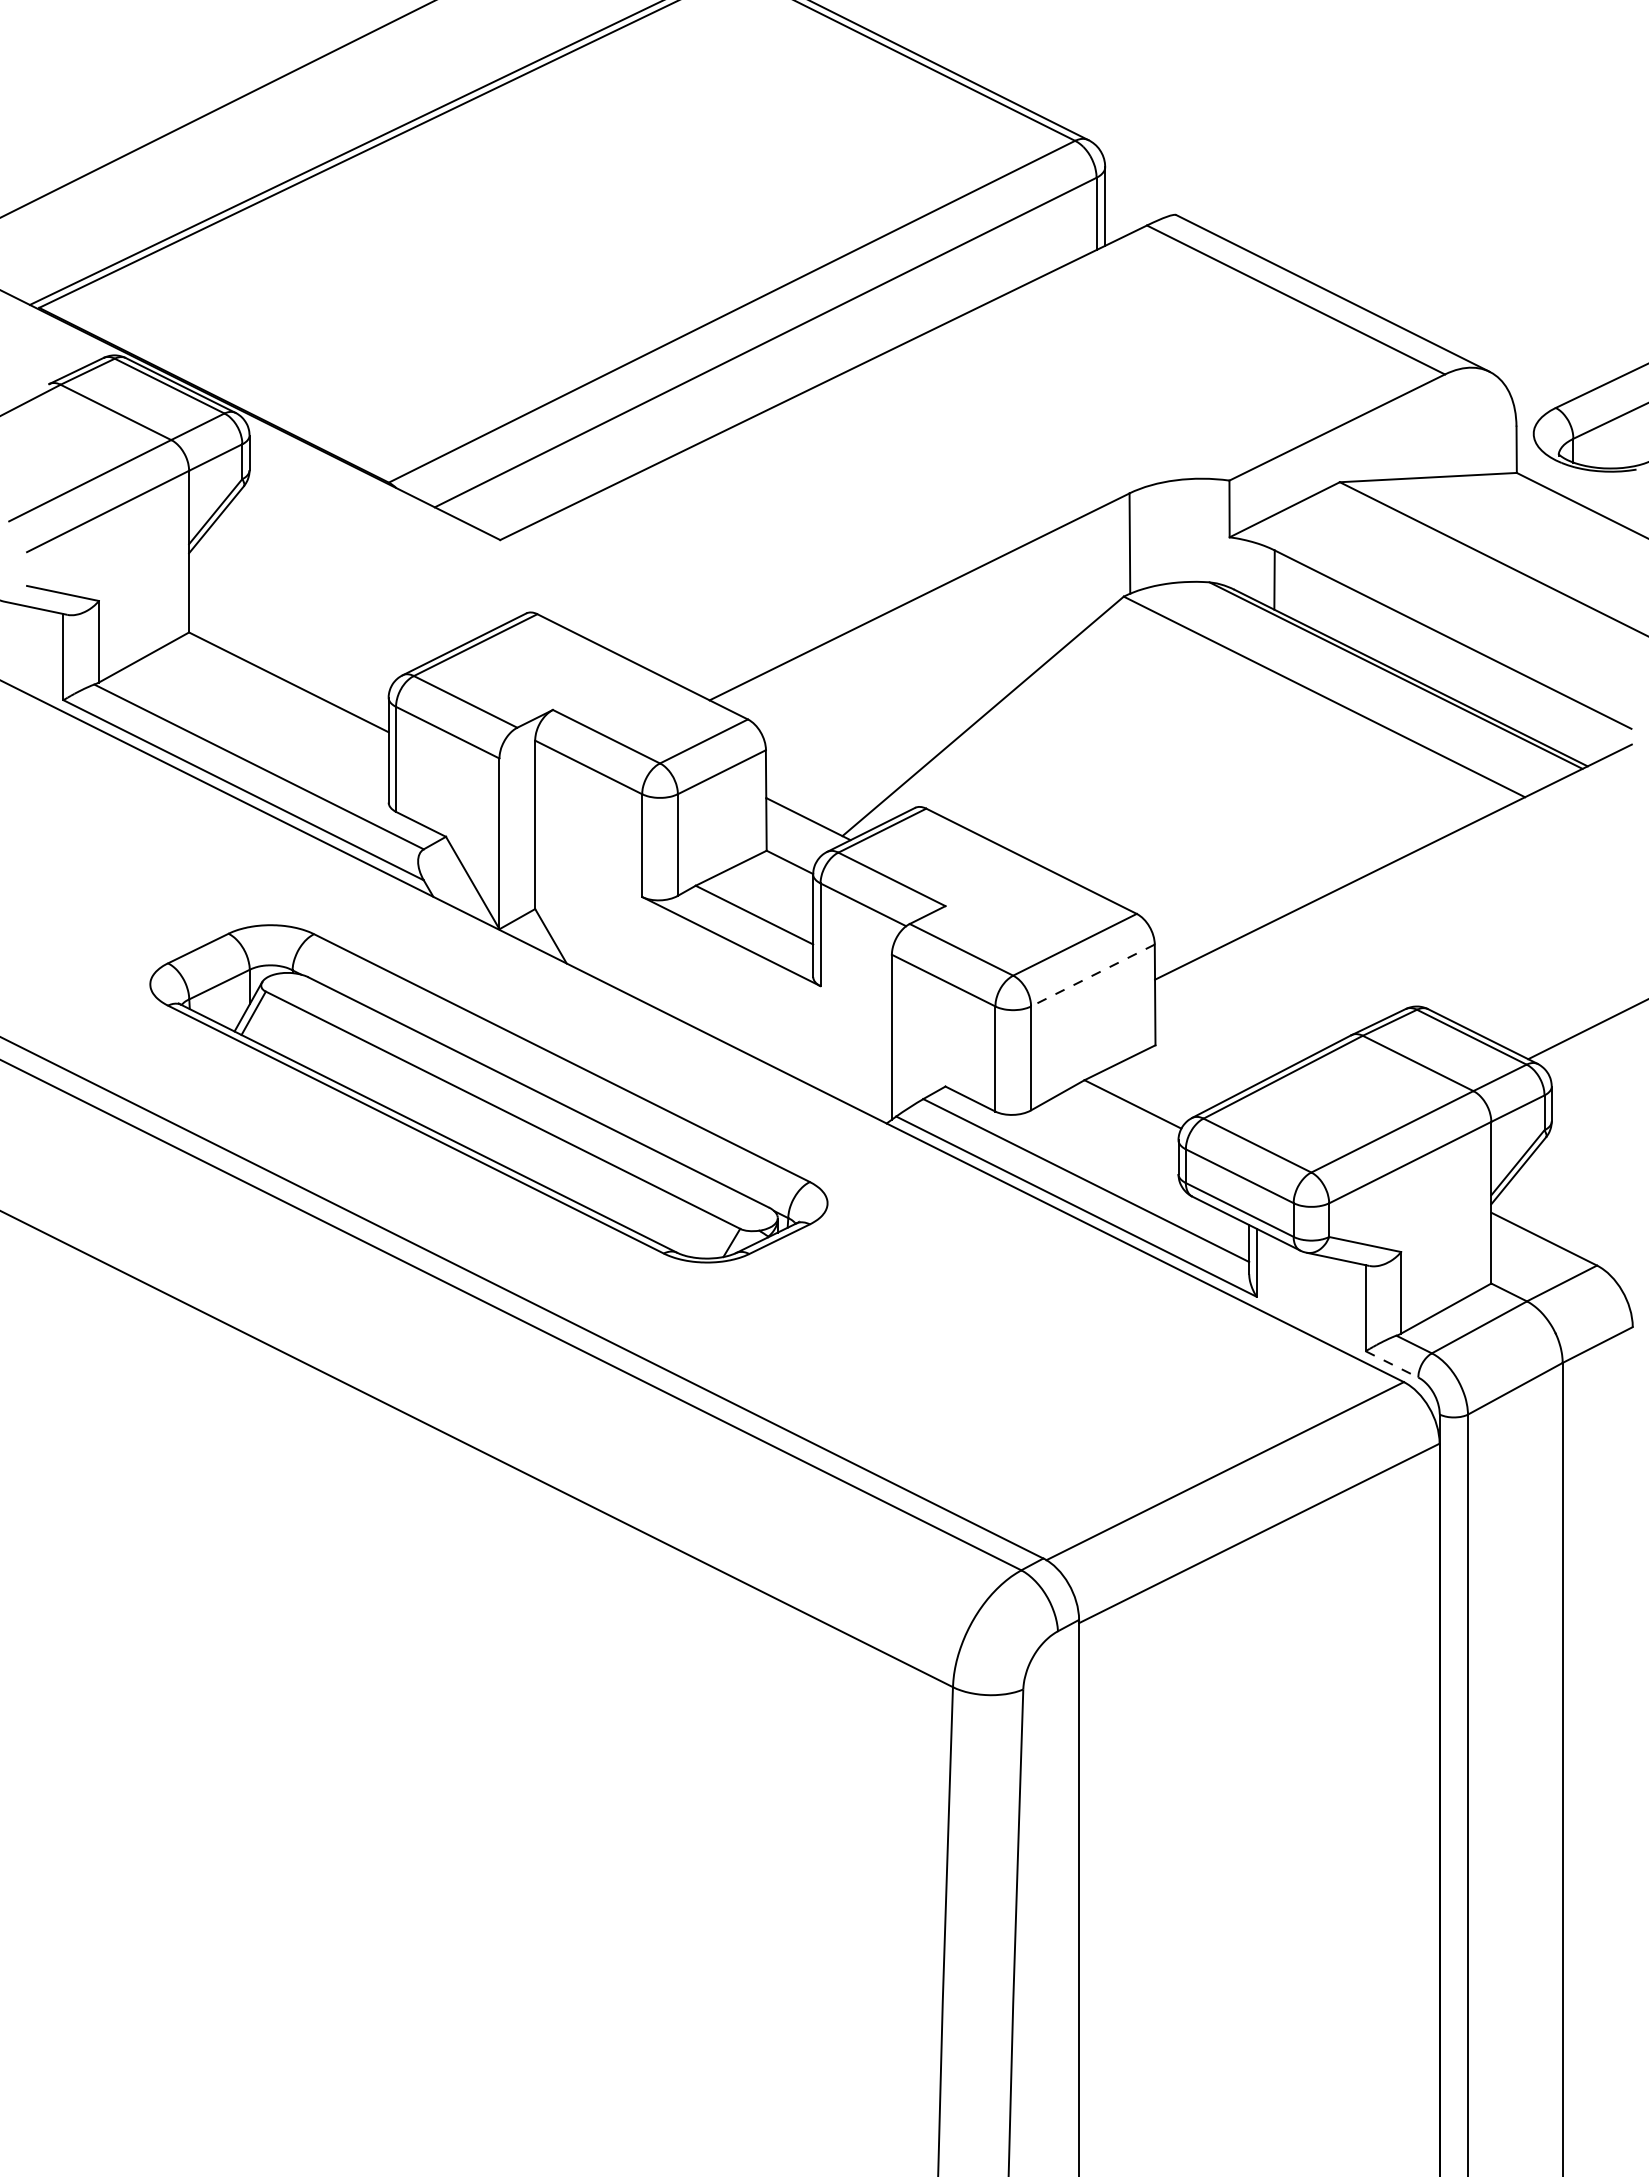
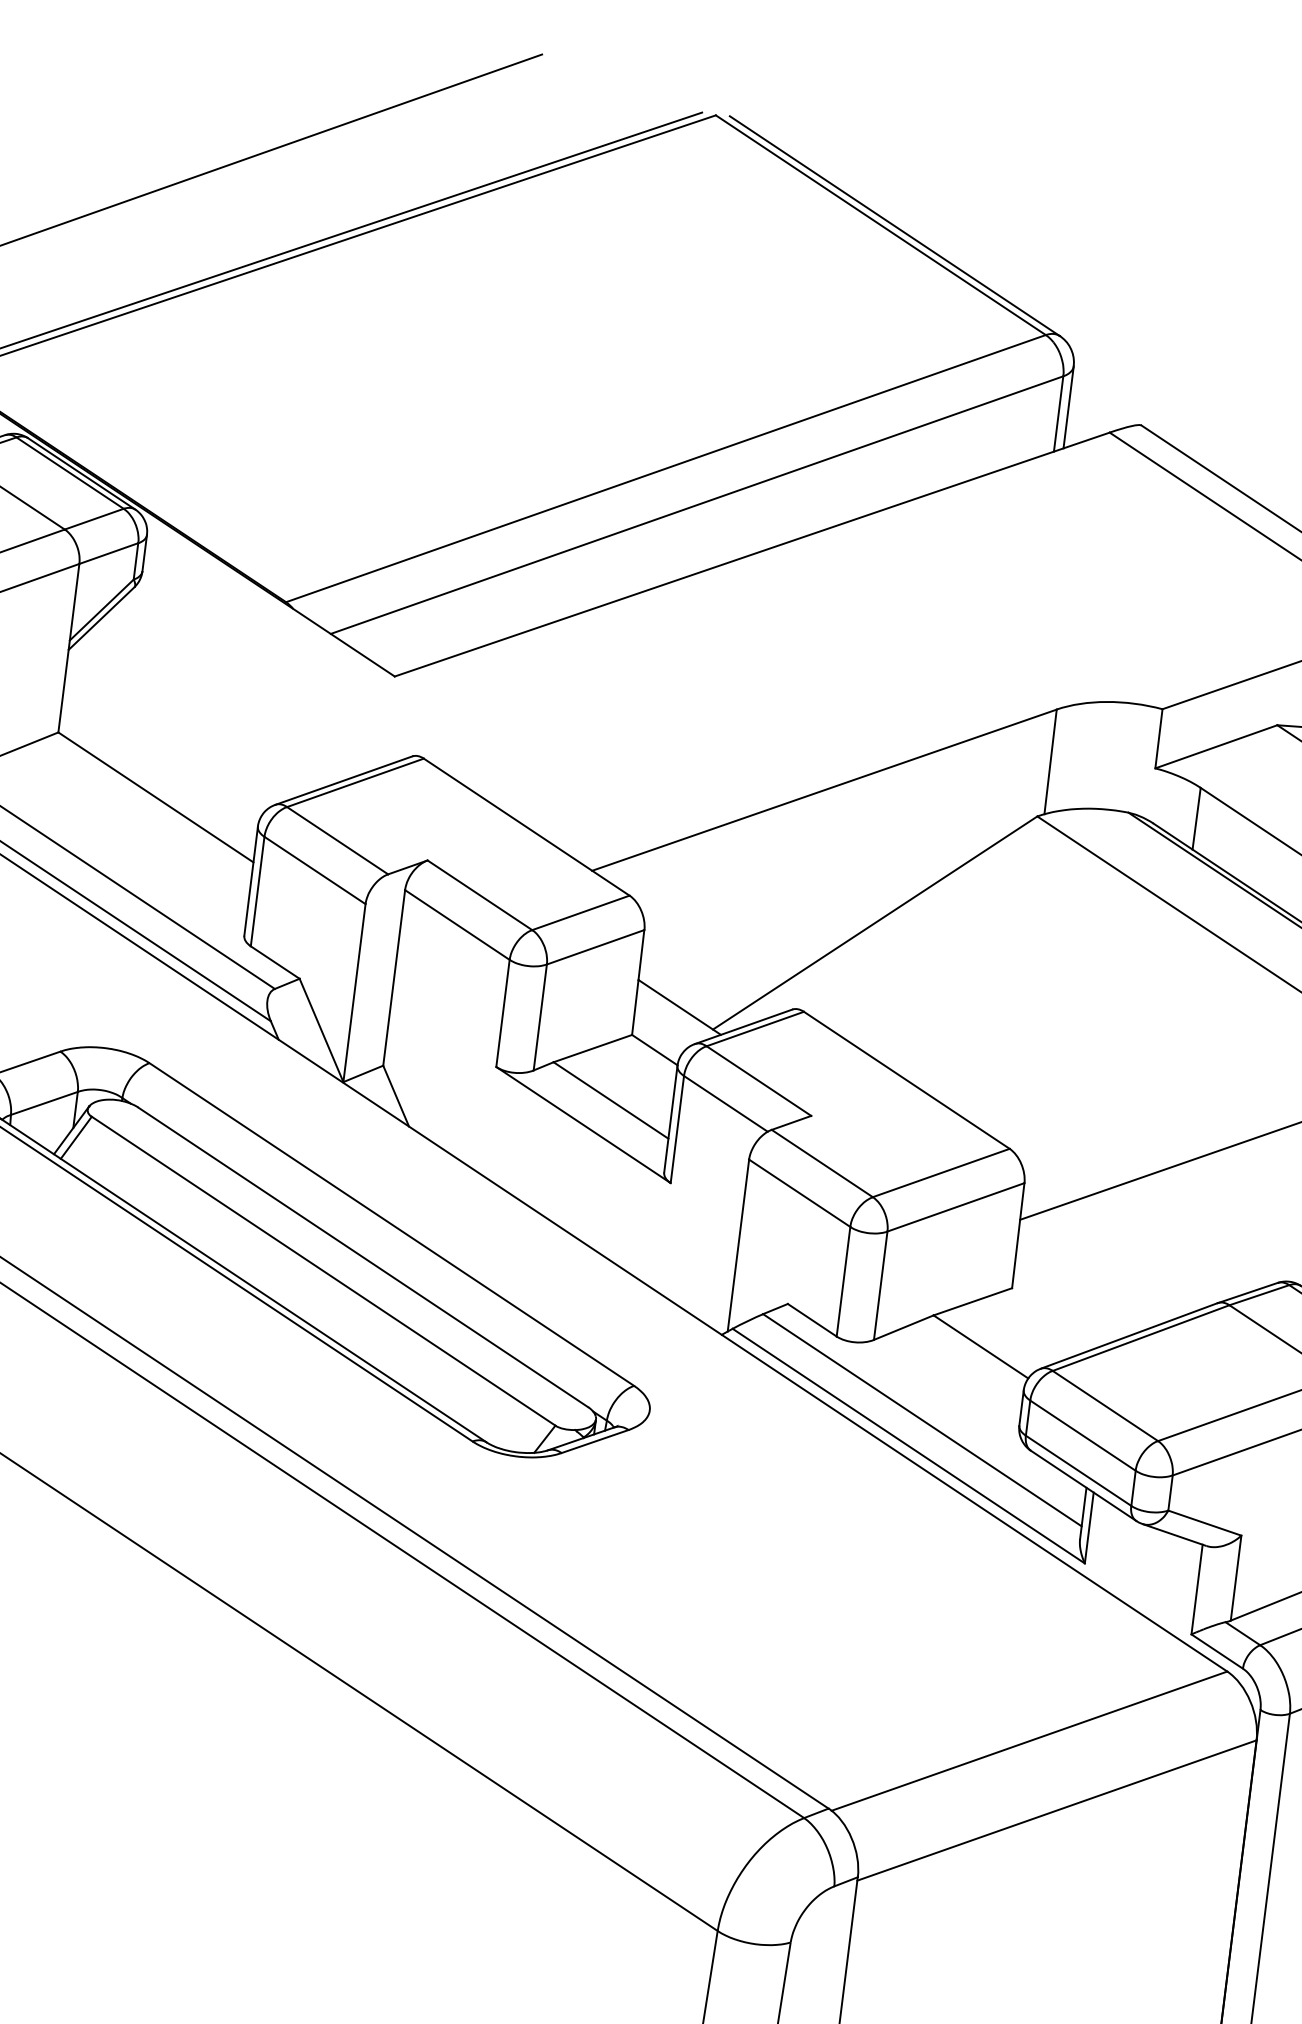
line: (1092, 975) -> (955, 1207), dashed -> solid
line: (1392, 1364) -> (1217, 1651), dashed -> solid

